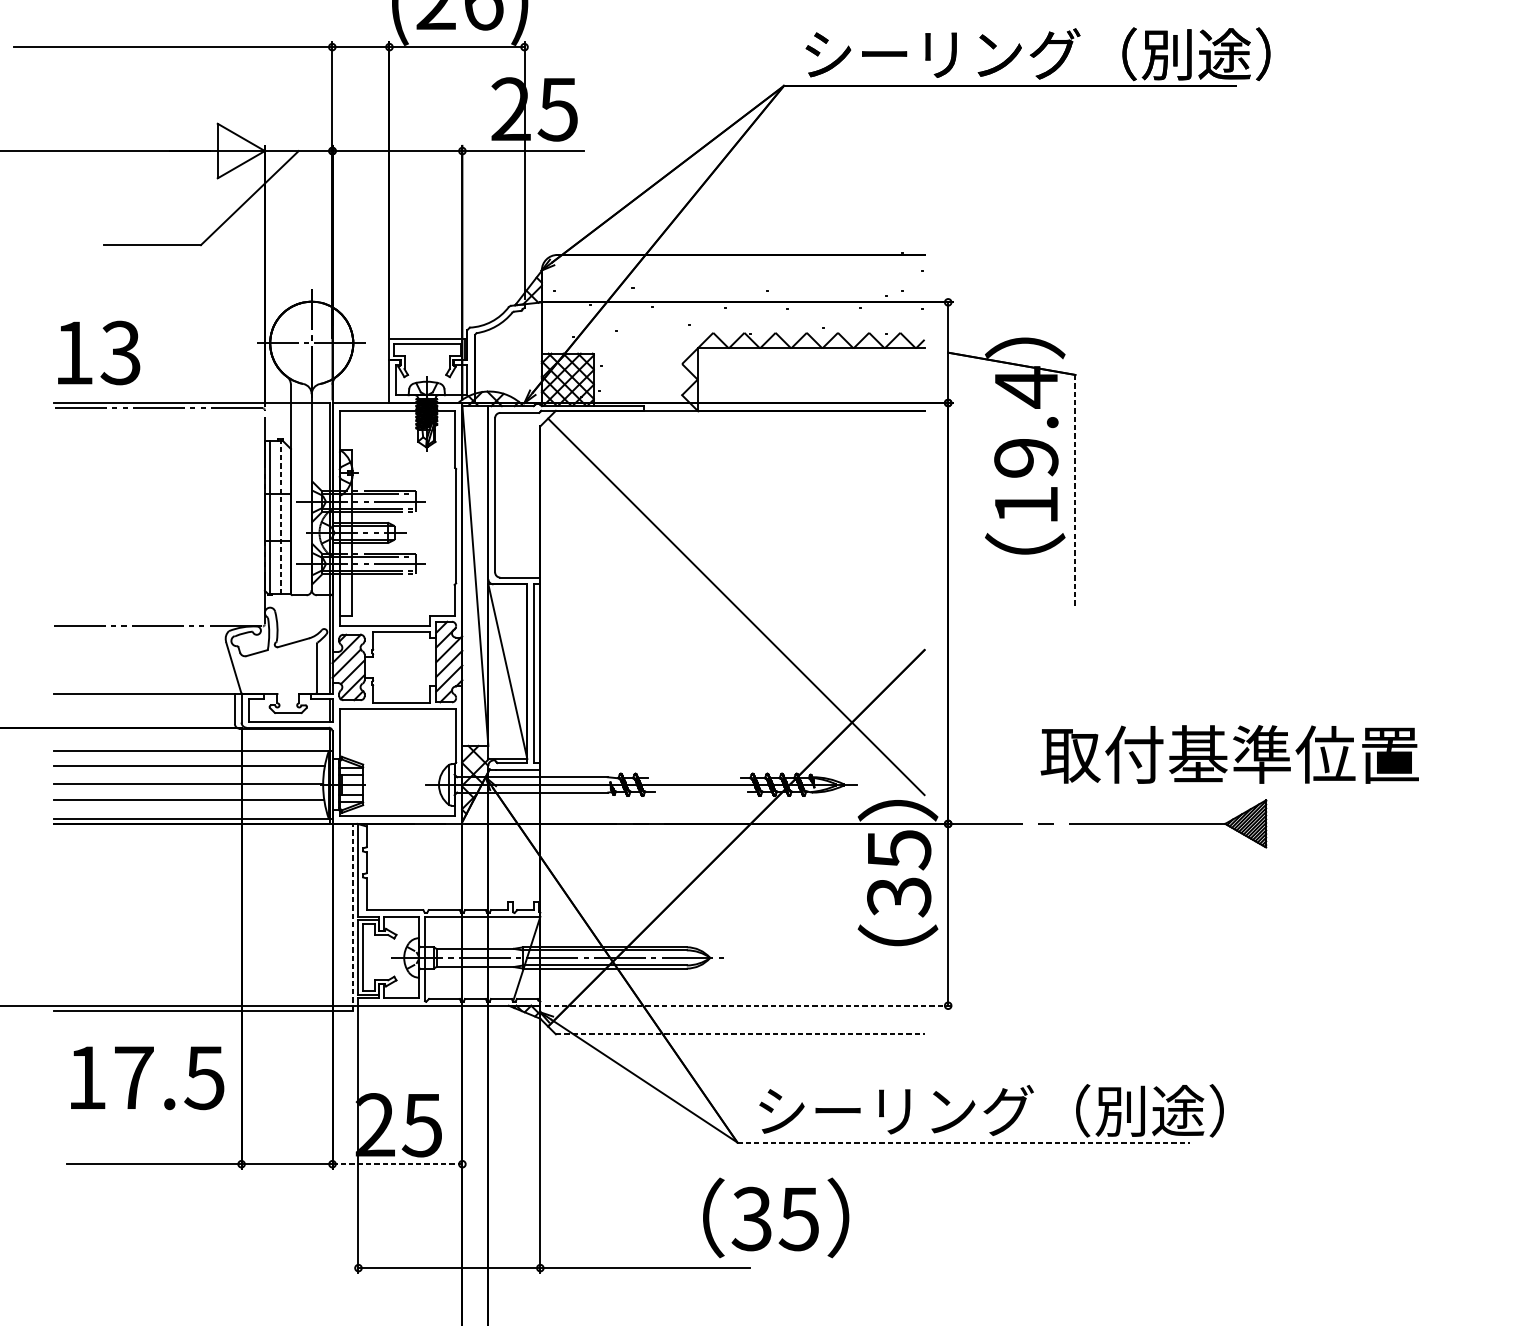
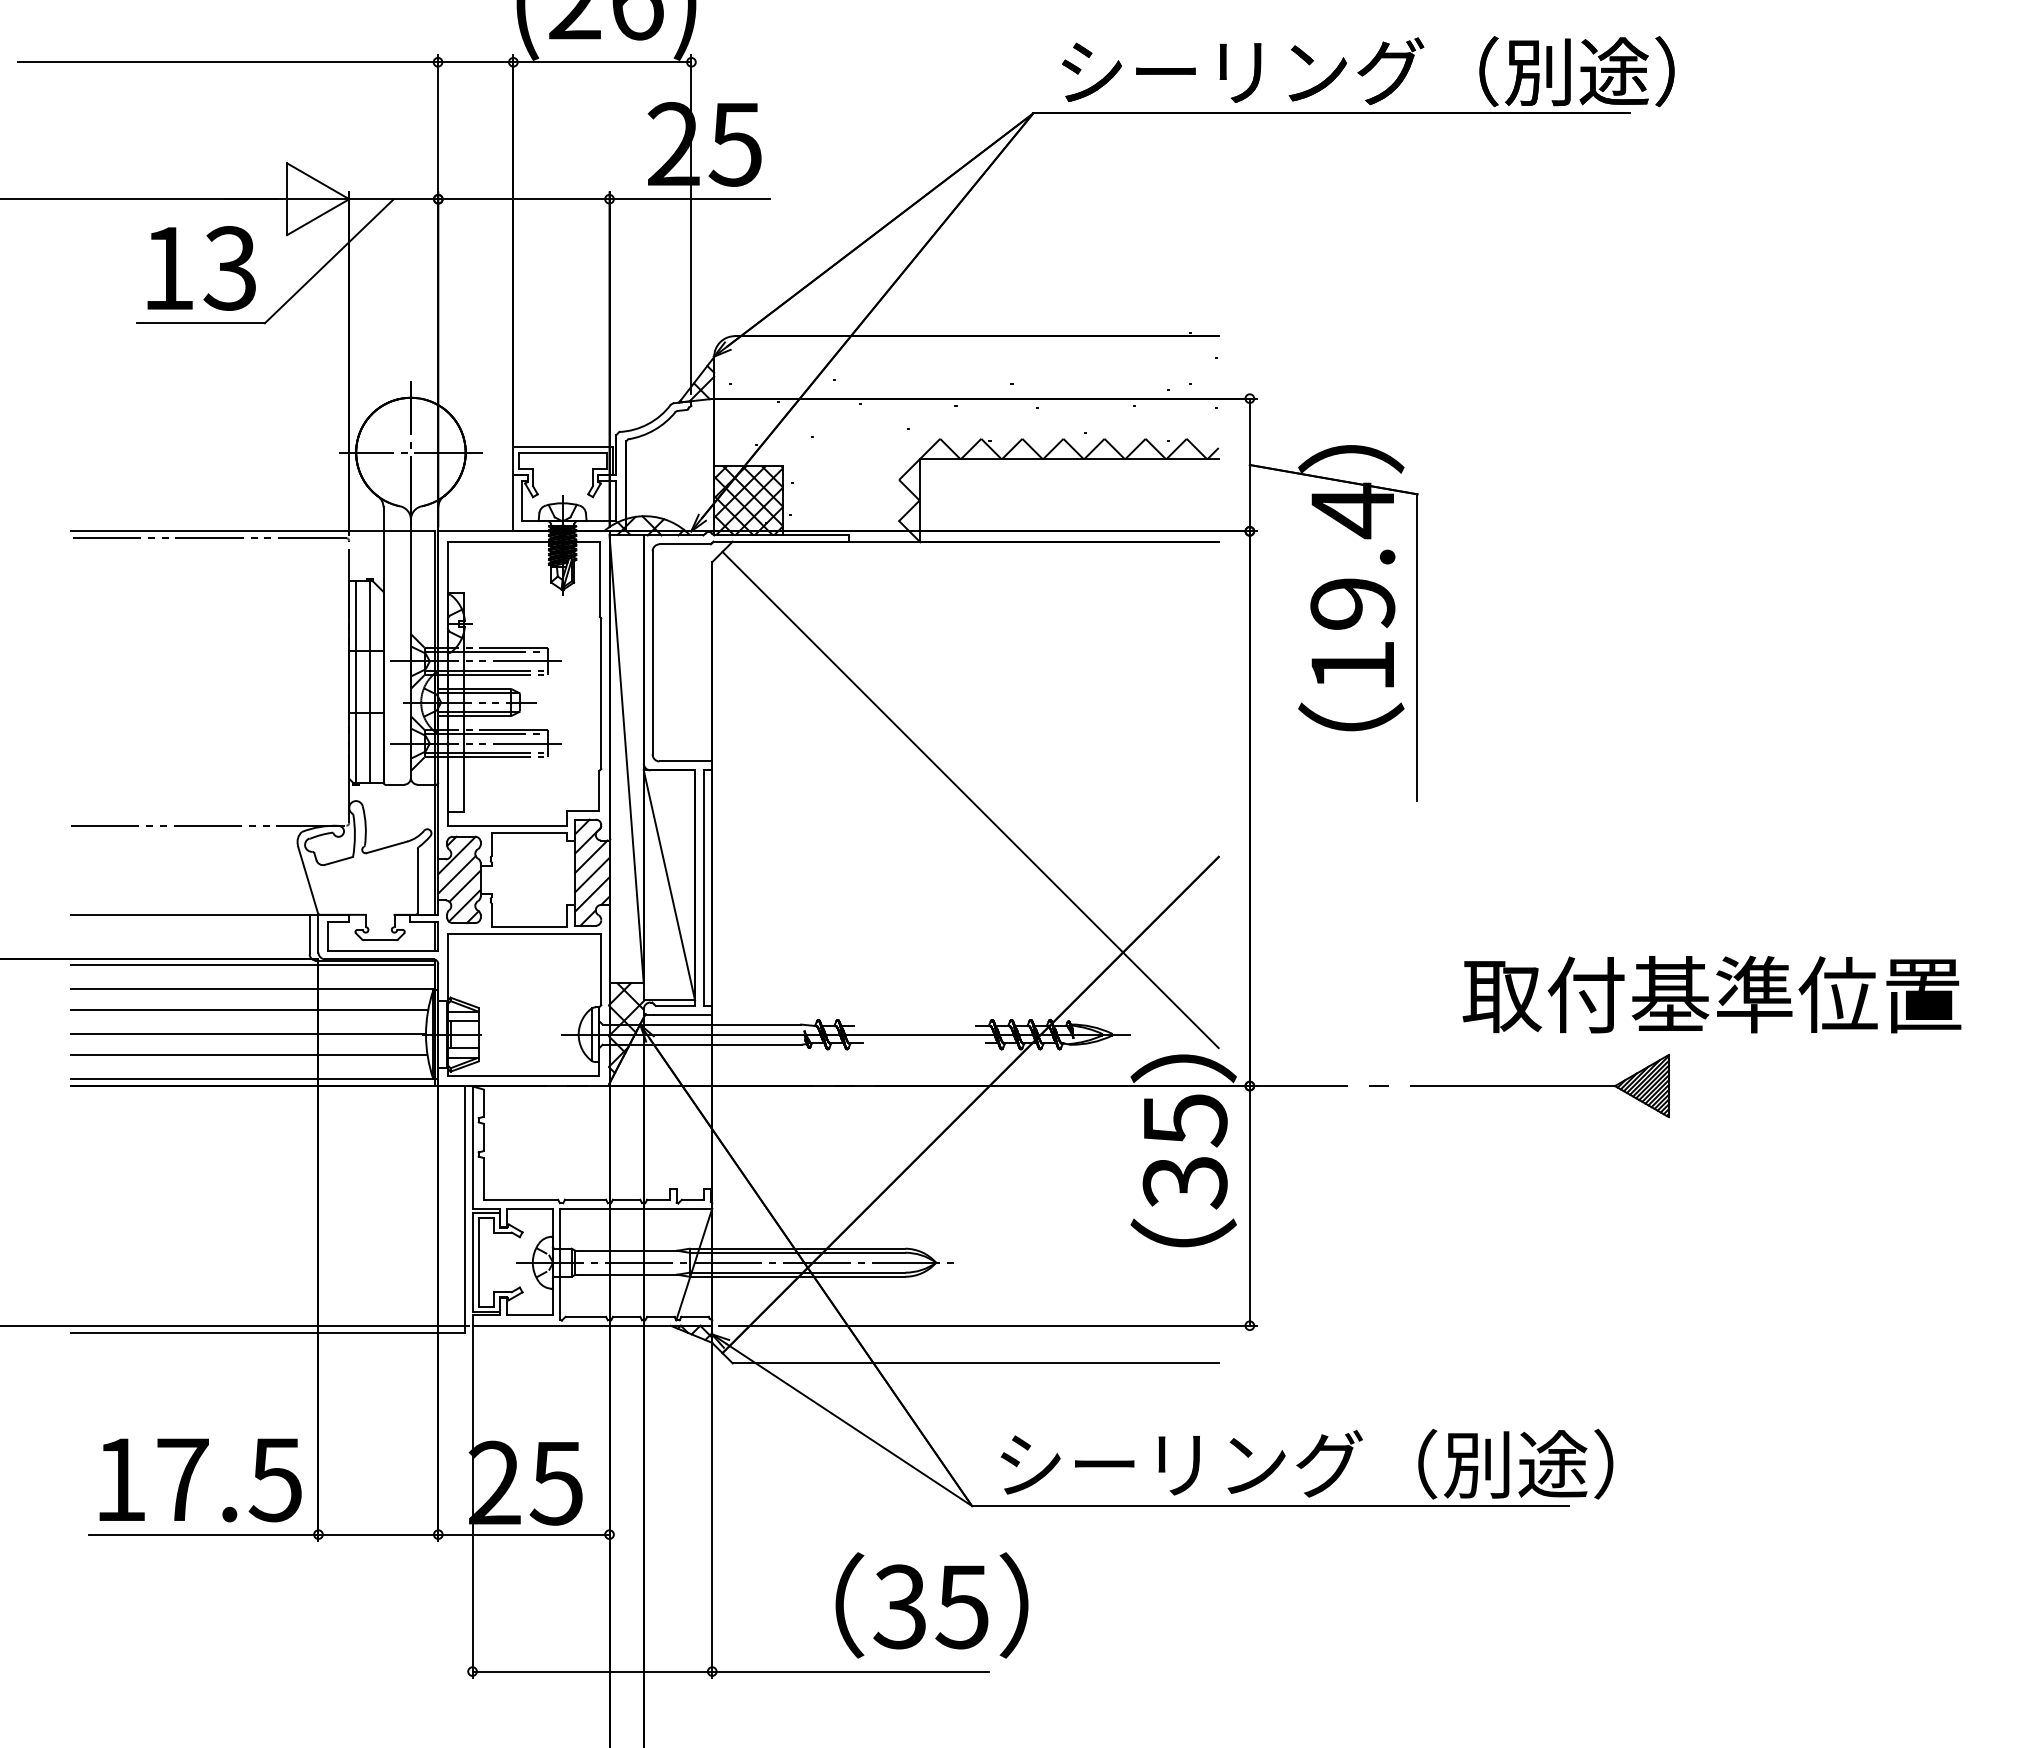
text: (98, 353) -> (201, 268), moved
line: (1075, 491) -> (1417, 647), dashed -> solid
line: (280, 516) -> (369, 681), dashed -> solid
line: (191, 731) -> (252, 964), added
text: (1229, 754) -> (1711, 994), moved
line: (353, 916) -> (465, 1208), dashed -> solid
line: (749, 1005) -> (987, 1325), dashed -> solid
line: (740, 1034) -> (975, 1363), dashed -> solid
text: (147, 1078) -> (200, 1480), moved
line: (963, 1142) -> (1270, 1506), dashed -> solid
line: (397, 1164) -> (523, 1534), dashed -> solid
text: (775, 1217) -> (931, 1605), moved

